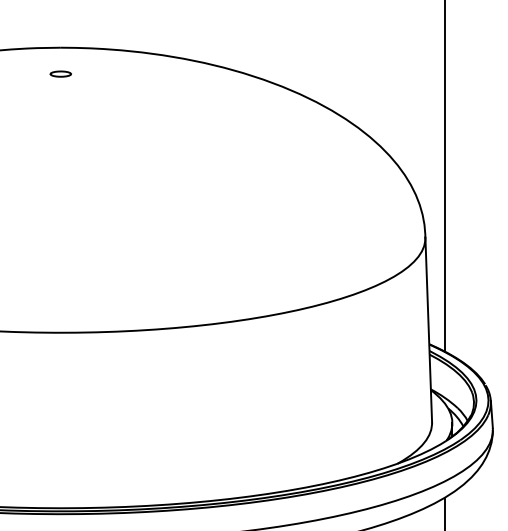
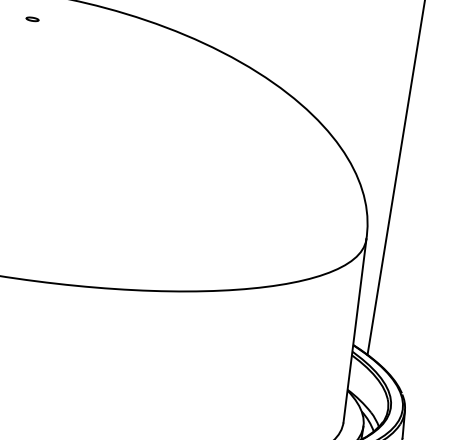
part: (60, 73) -> (32, 18), size x0.6

